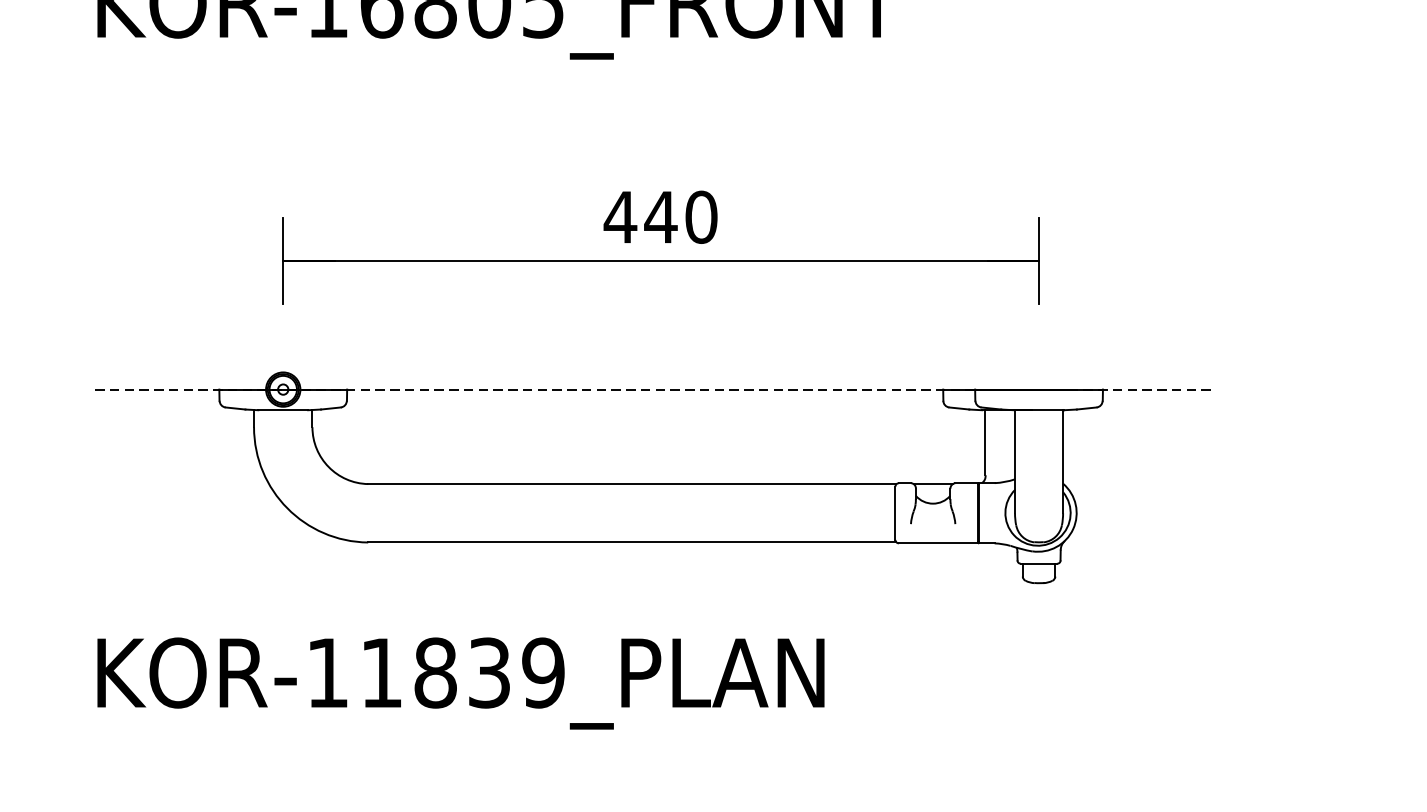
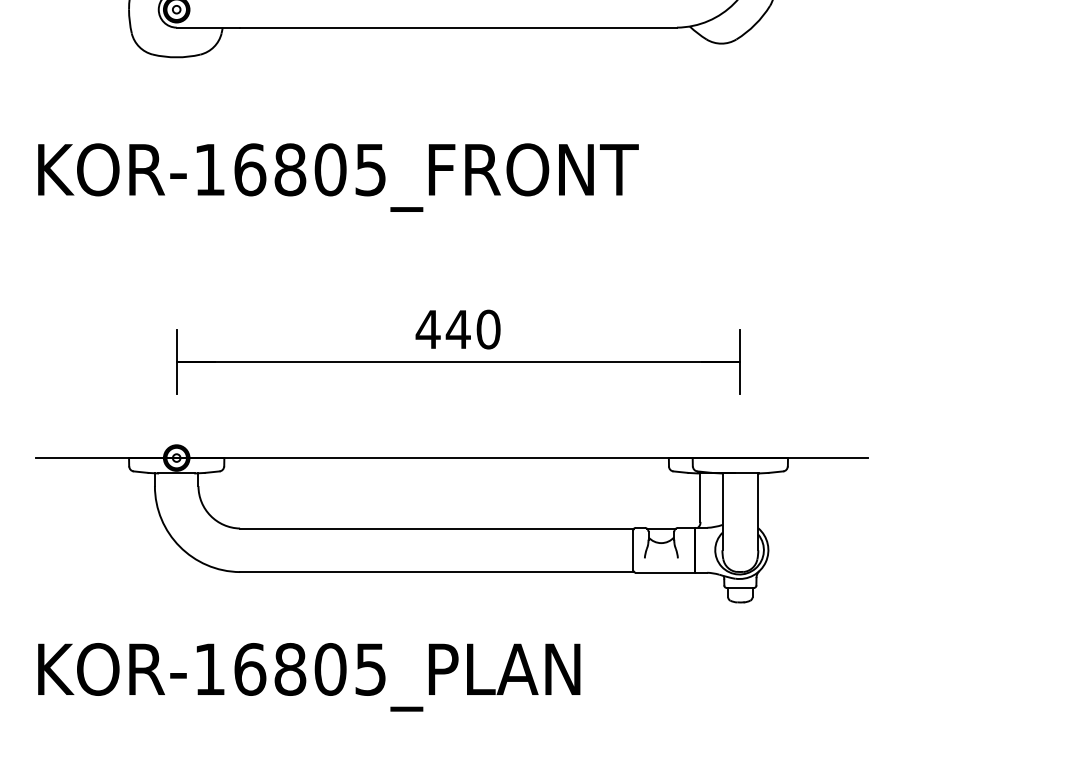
line: (651, 390) -> (451, 458), dashed -> solid
text: (462, 673) -> (310, 669), KOR-11839_PLAN -> KOR-16805_PLAN

